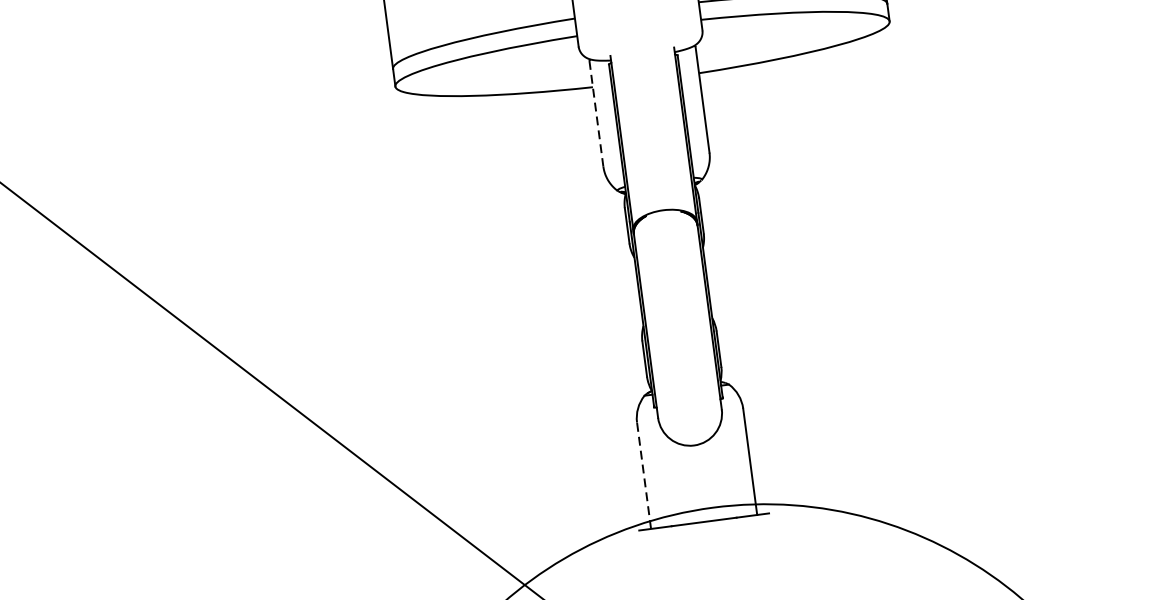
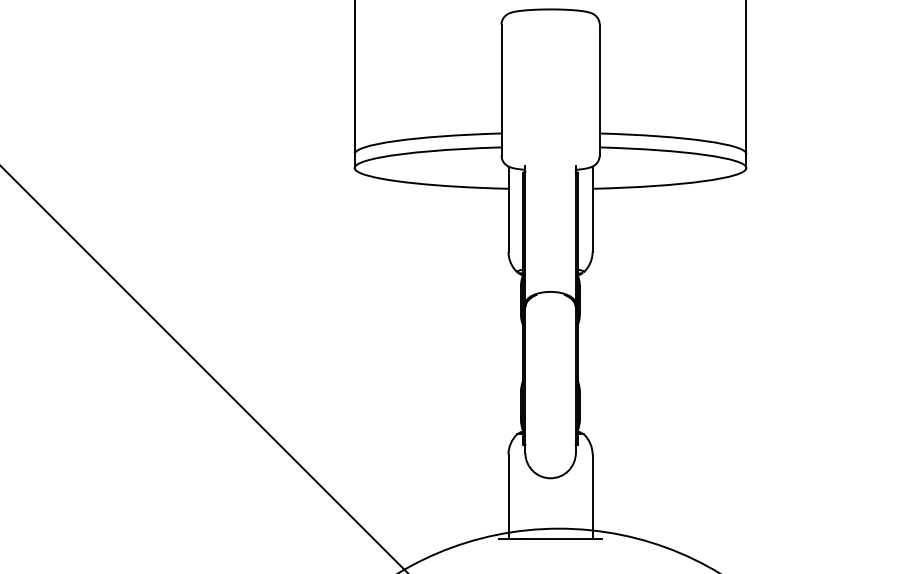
line: (596, 113) -> (508, 209), dashed -> solid
line: (644, 475) -> (508, 496), dashed -> solid

